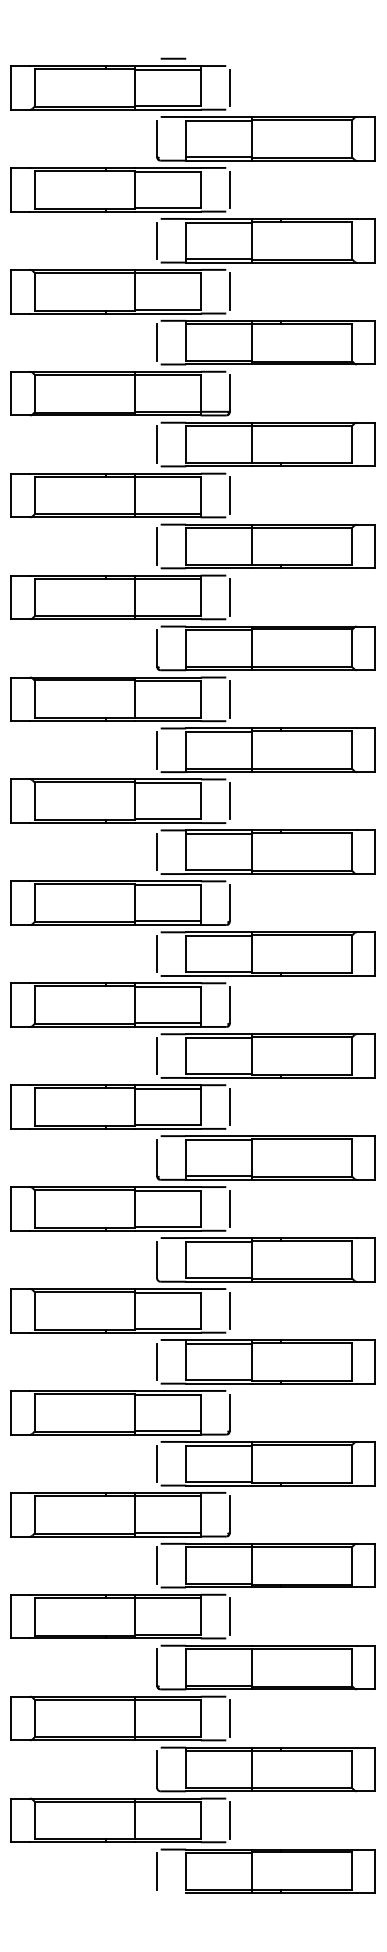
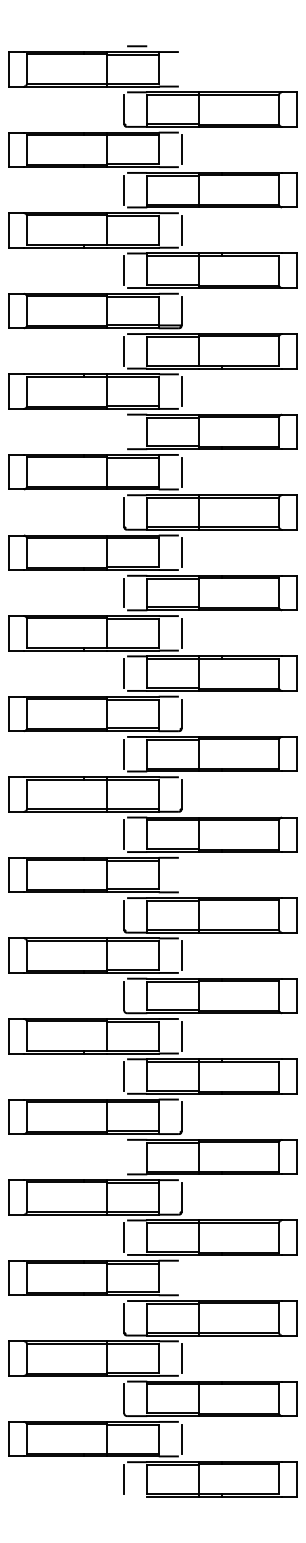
line: (229, 86) -> (181, 68), removed
line: (157, 545) -> (124, 431), removed
line: (229, 1106) -> (181, 874), removed
line: (157, 1462) -> (124, 1156), removed
line: (229, 1615) -> (181, 1277), removed

